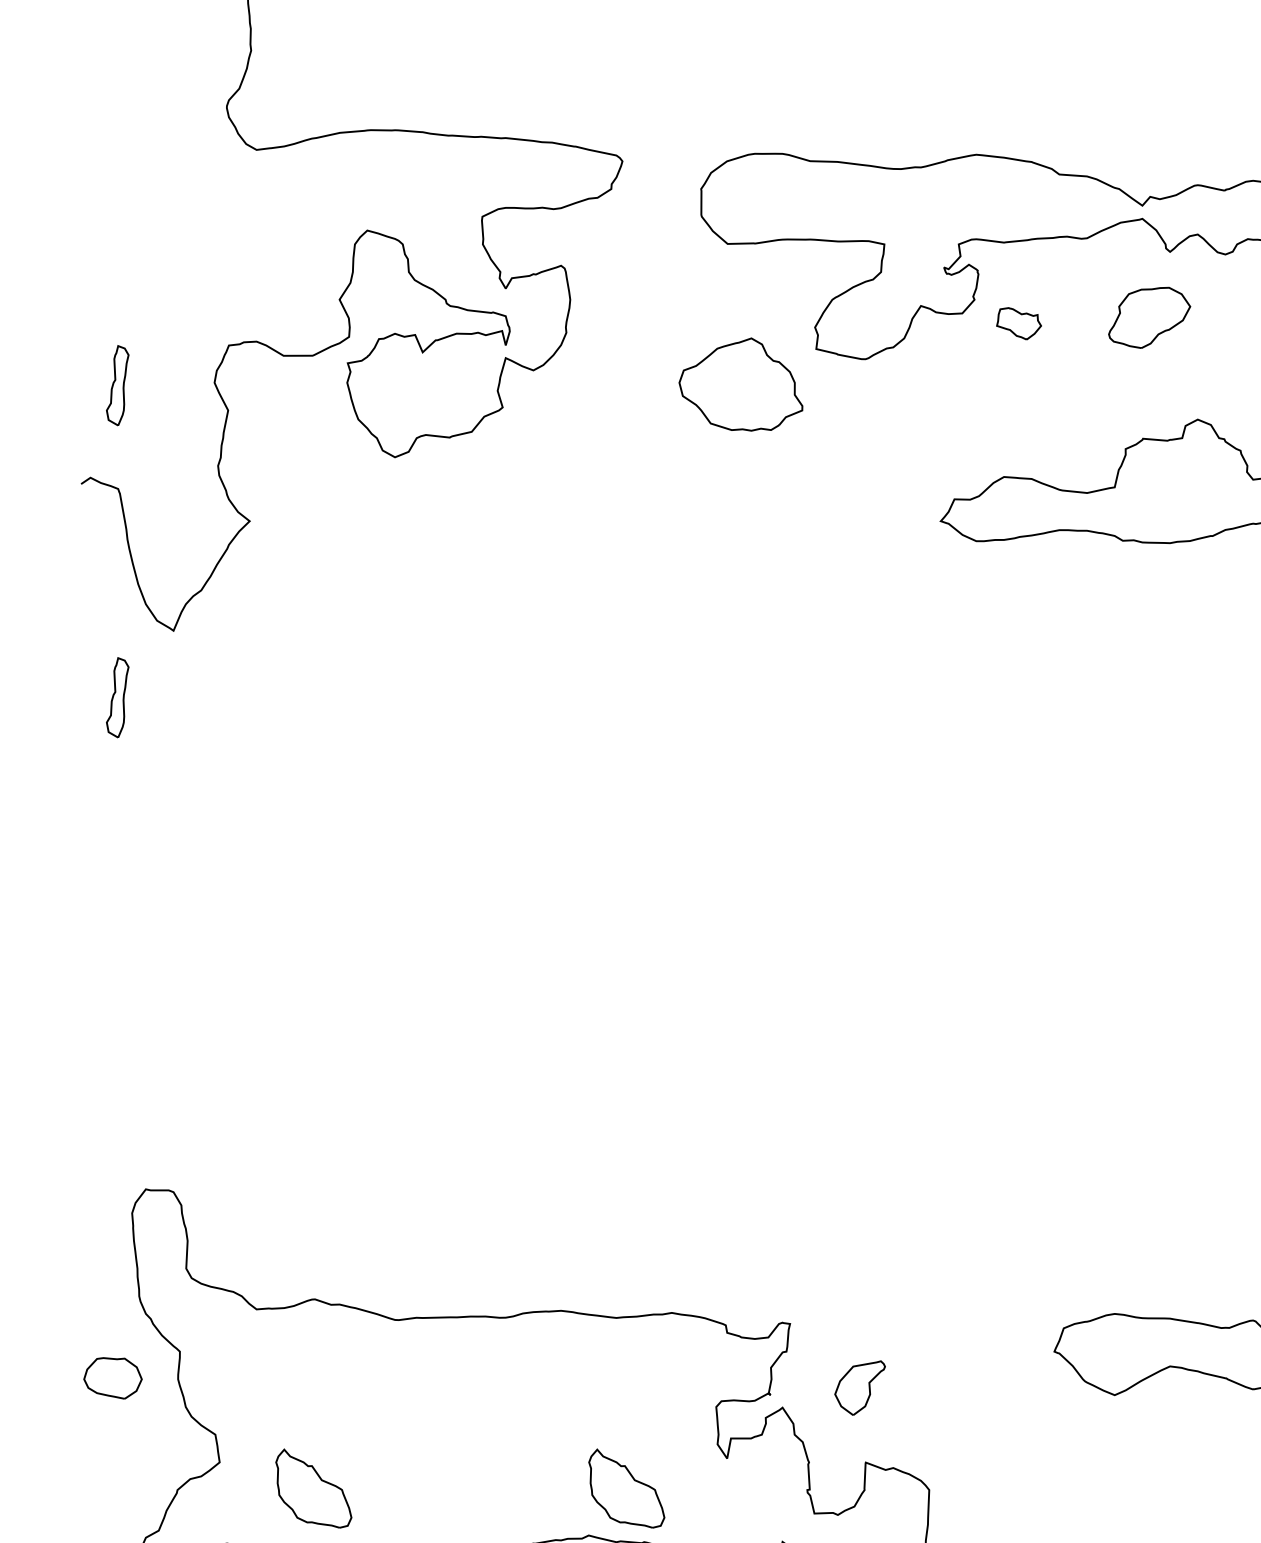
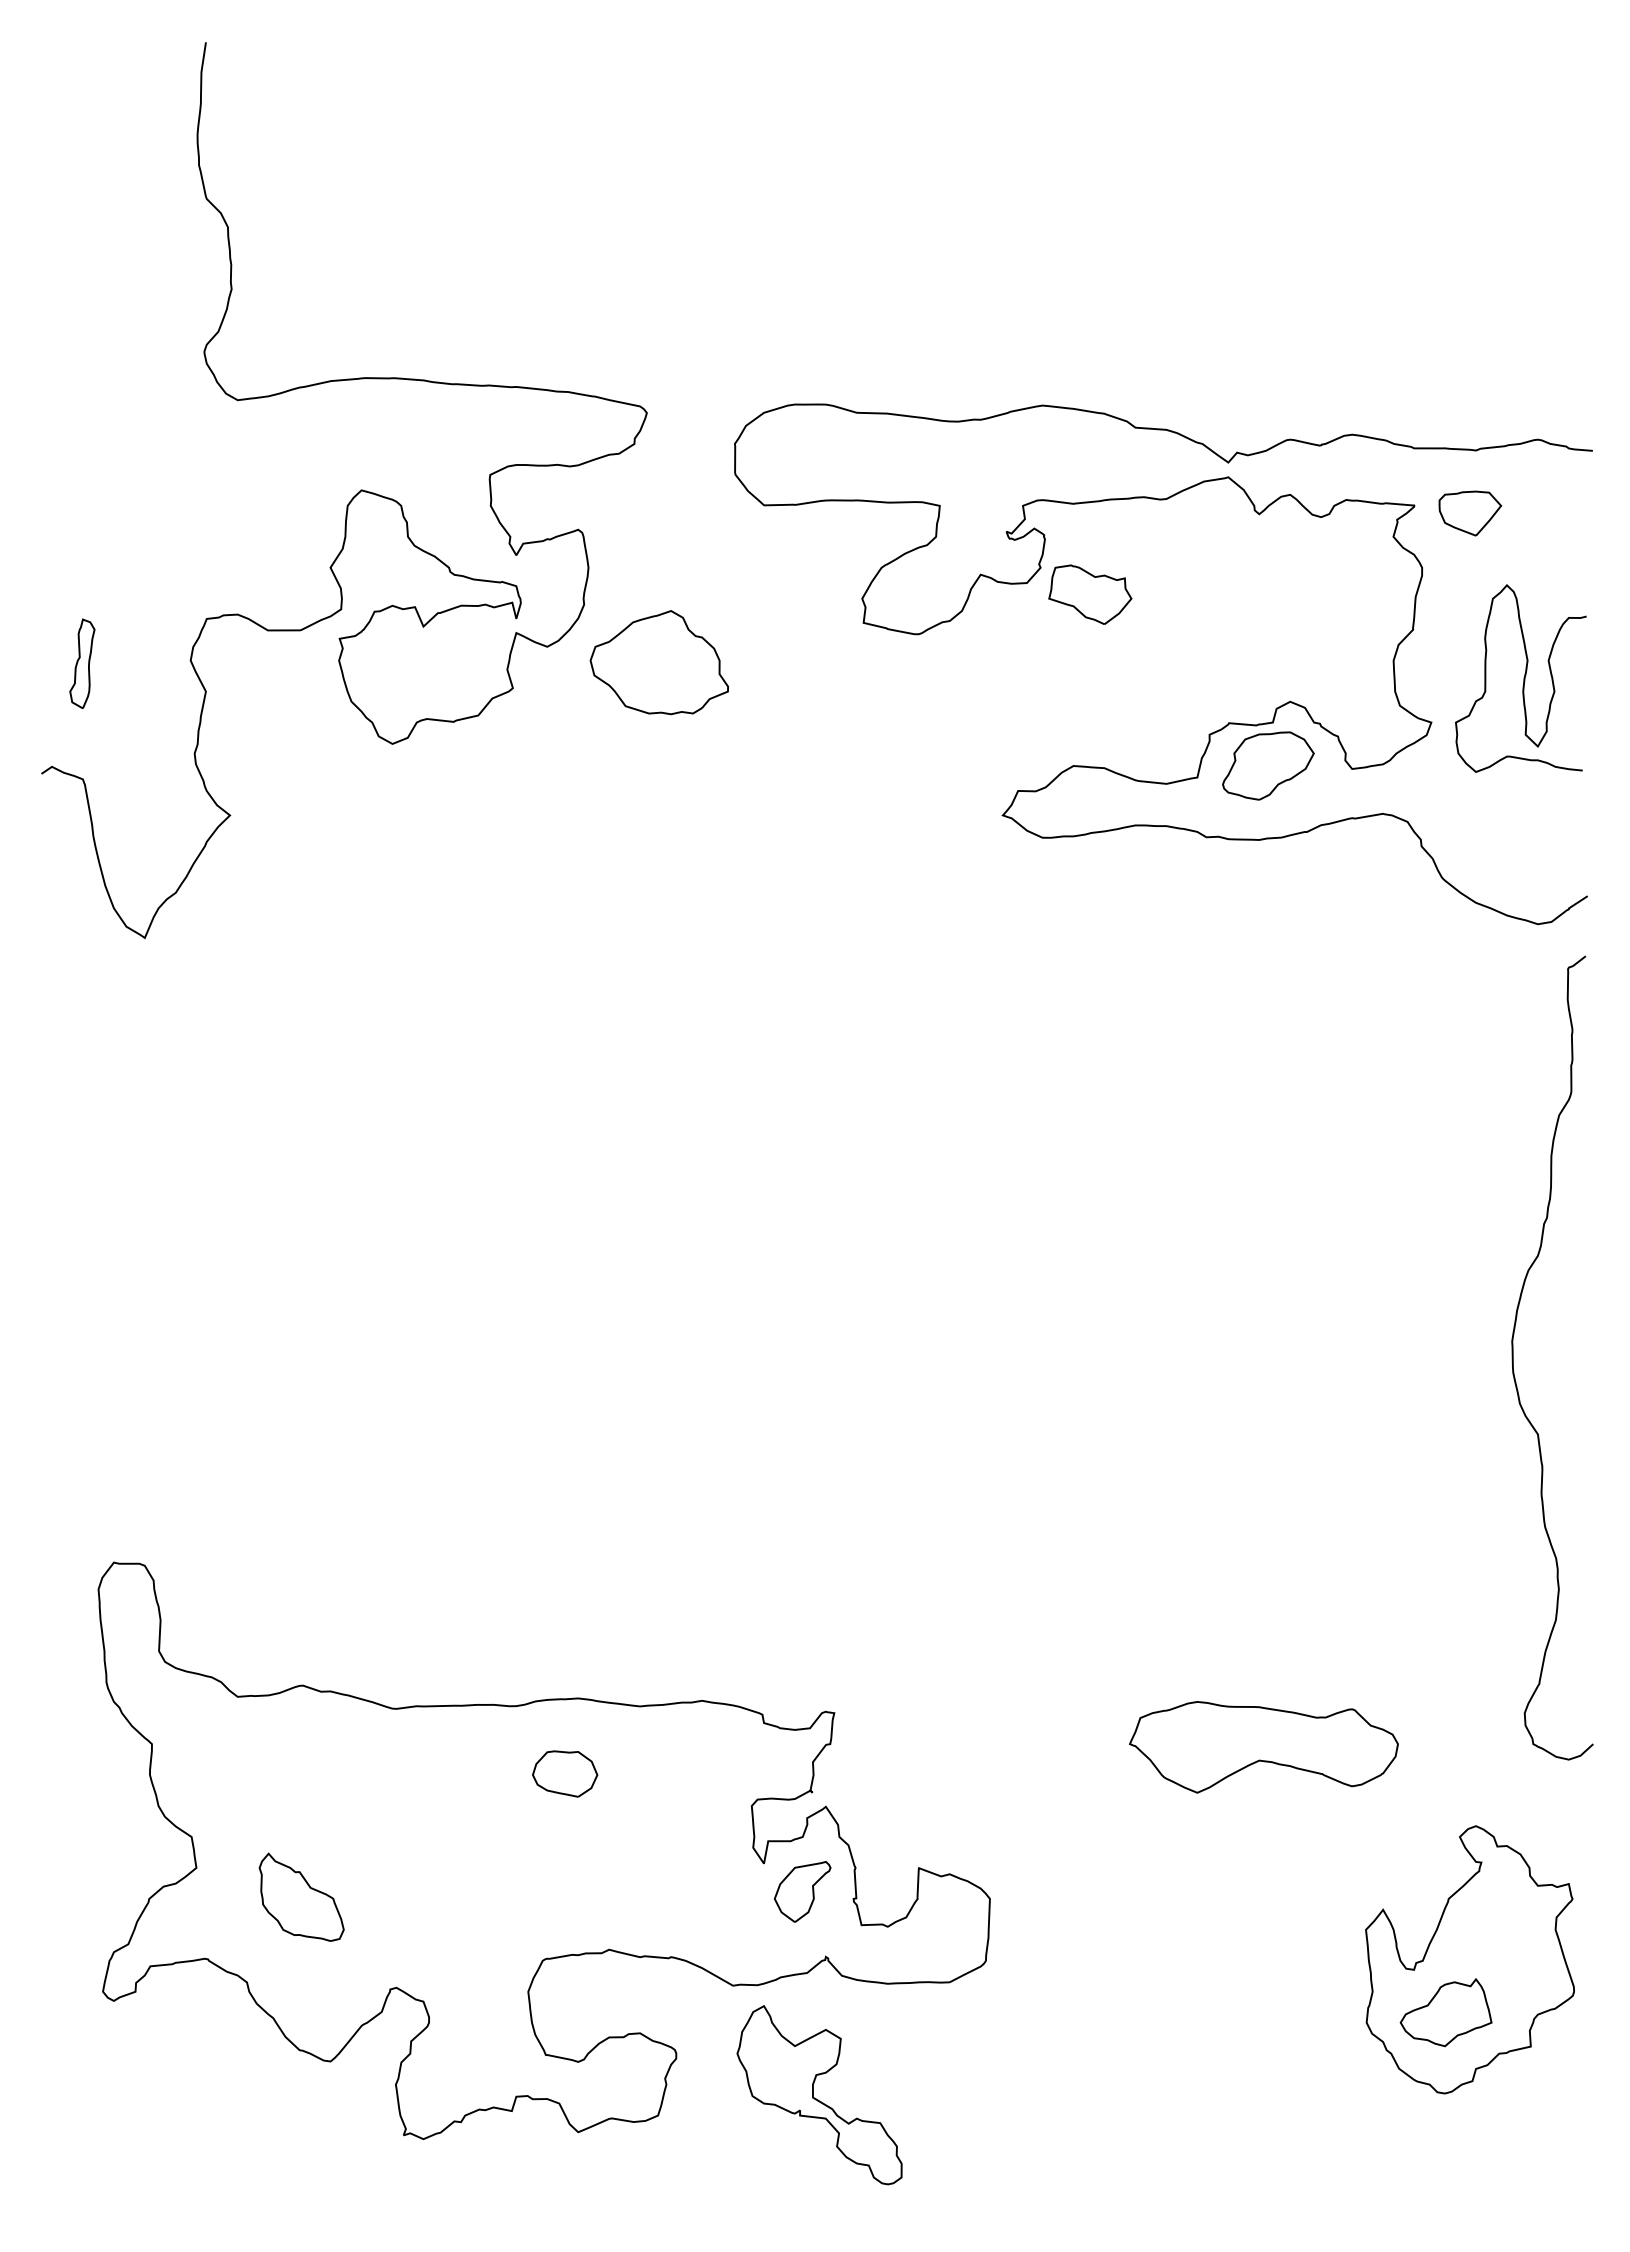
part: (1149, 317) -> (1268, 765), moved
part: (1019, 323) -> (1090, 594), size x1.67
part: (740, 384) -> (658, 662), moved
part: (117, 697) -> (82, 1012), removed
part: (113, 1377) -> (565, 1773), moved
part: (859, 1387) -> (802, 1891), moved
part: (626, 1487) -> (651, 1896), removed

